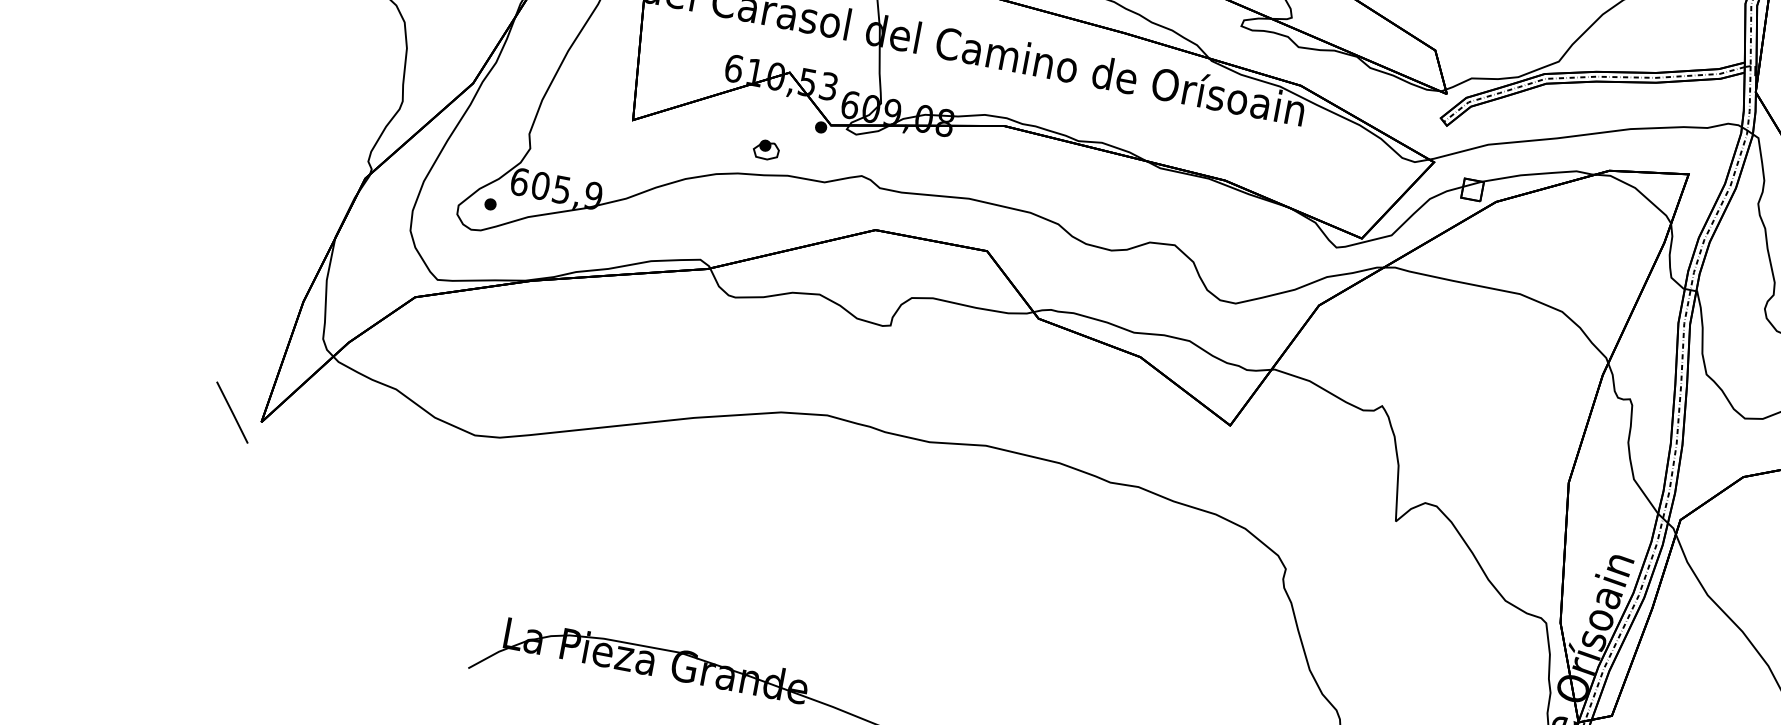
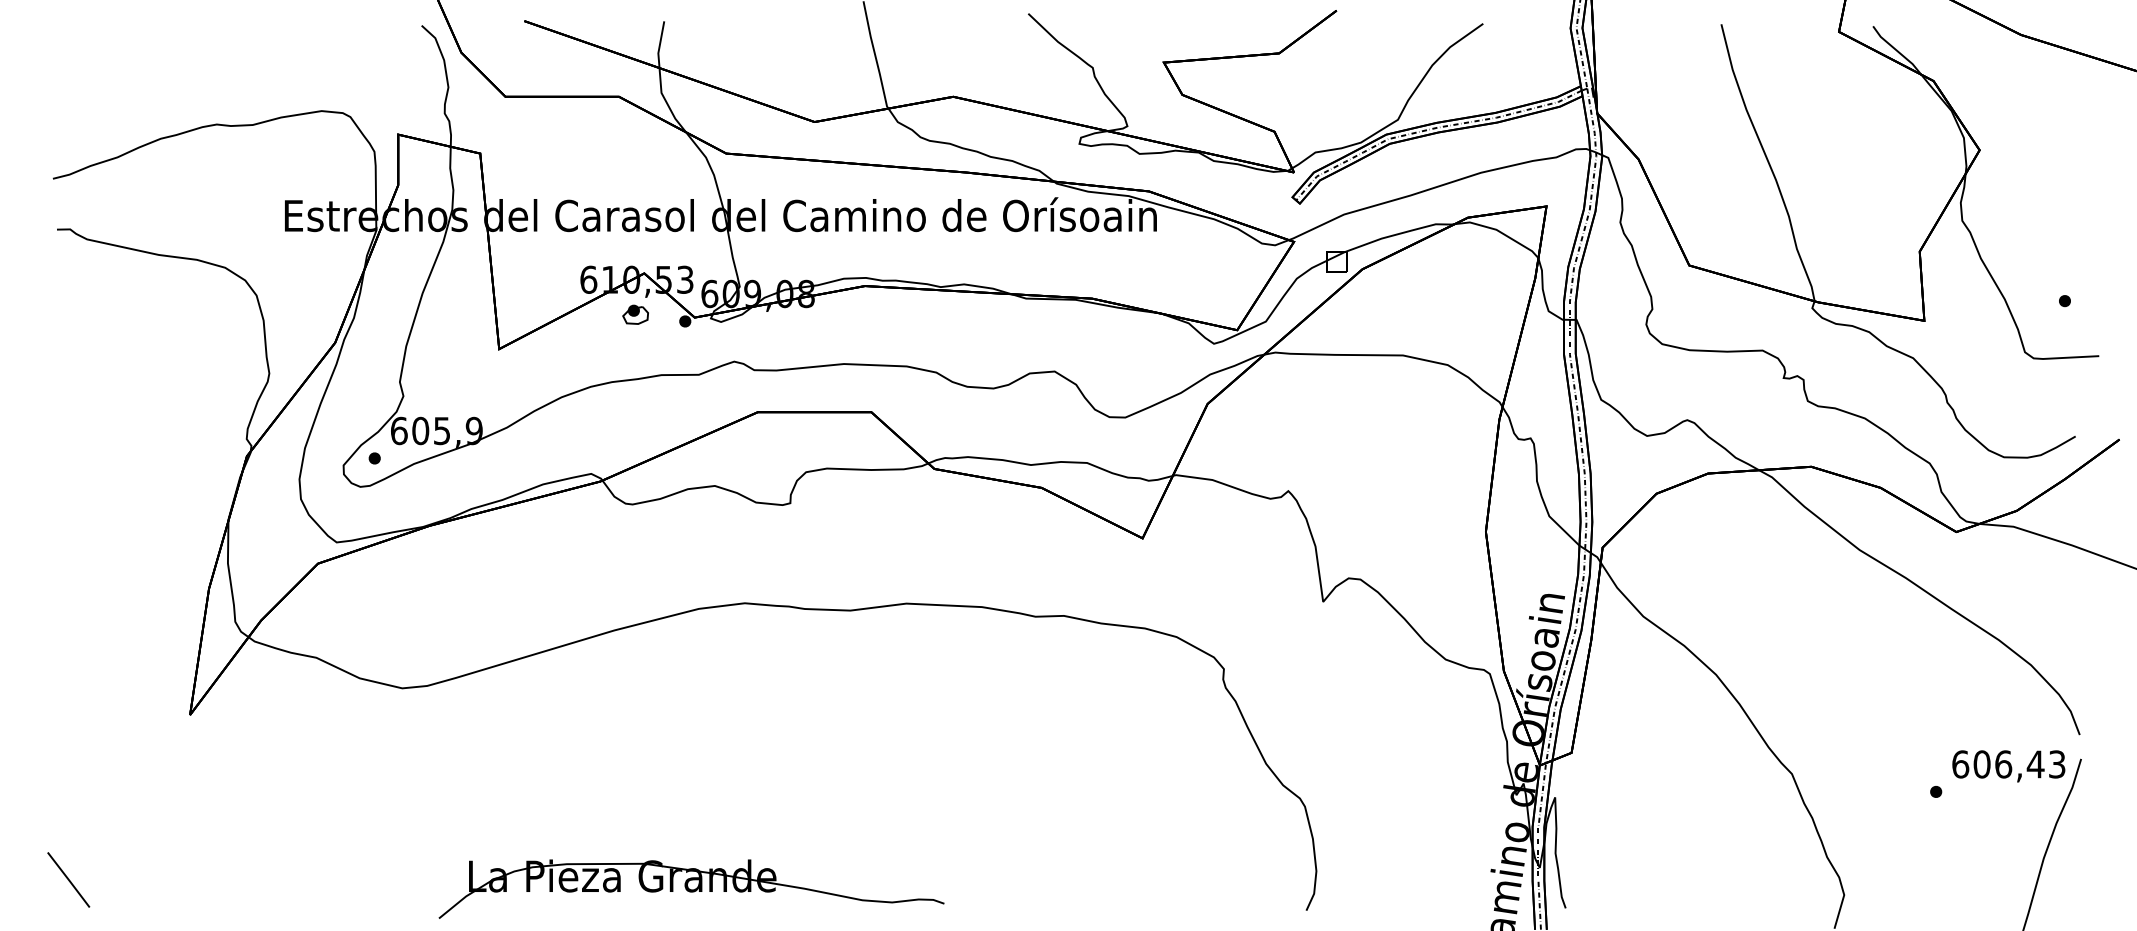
part: (766, 149) -> (635, 314), moved
line: (232, 412) -> (68, 879), moved

